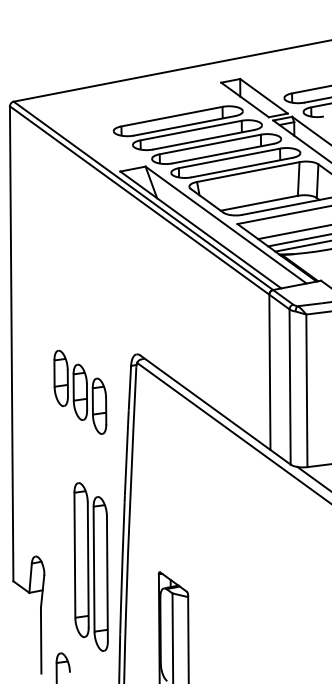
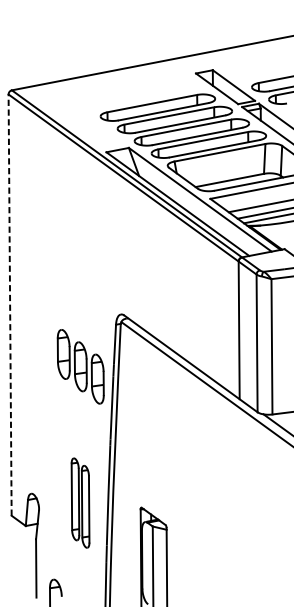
line: (11, 343) -> (9, 304), solid -> dashed
part: (80, 391) -> (80, 366), moved
part: (90, 566) -> (80, 502), size x0.6

